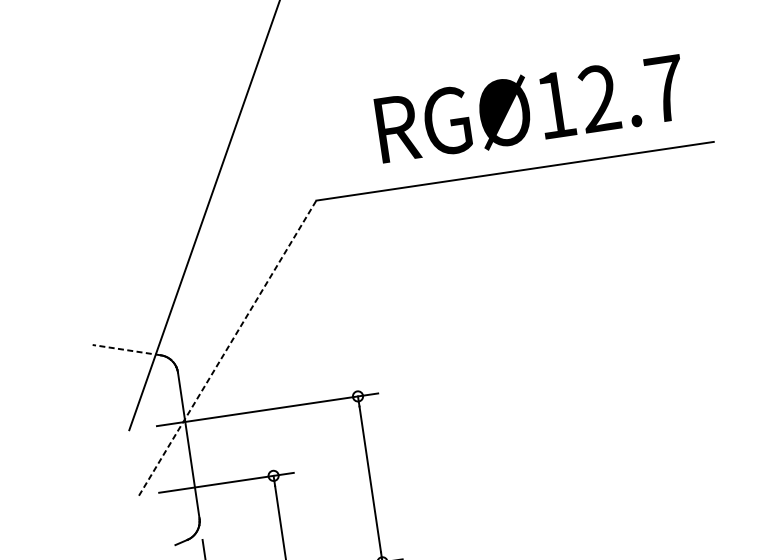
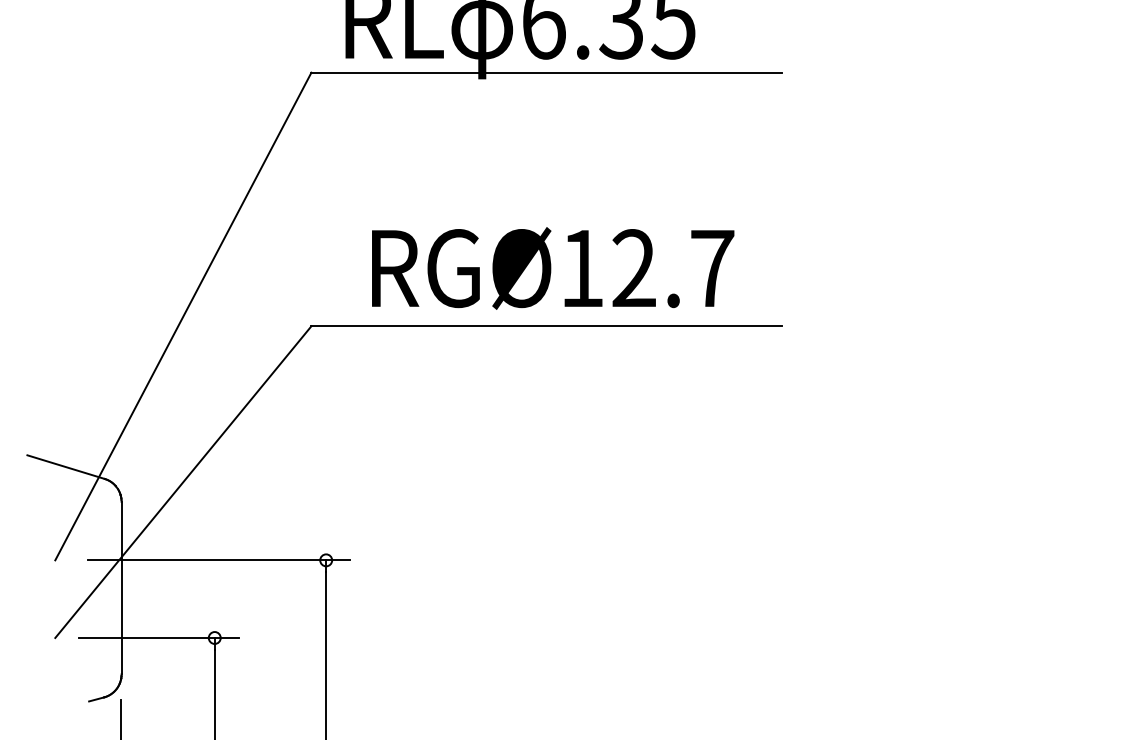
text: (531, 108) -> (553, 268), moved
line: (227, 348) -> (183, 482), dashed -> solid
line: (127, 350) -> (66, 467), dashed -> solid

